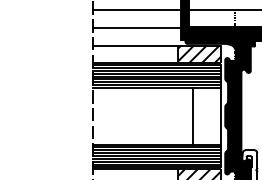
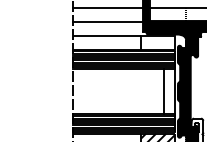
hatch: (199, 53) -> (157, 42), removed
line: (193, 115) -> (164, 91), moved

